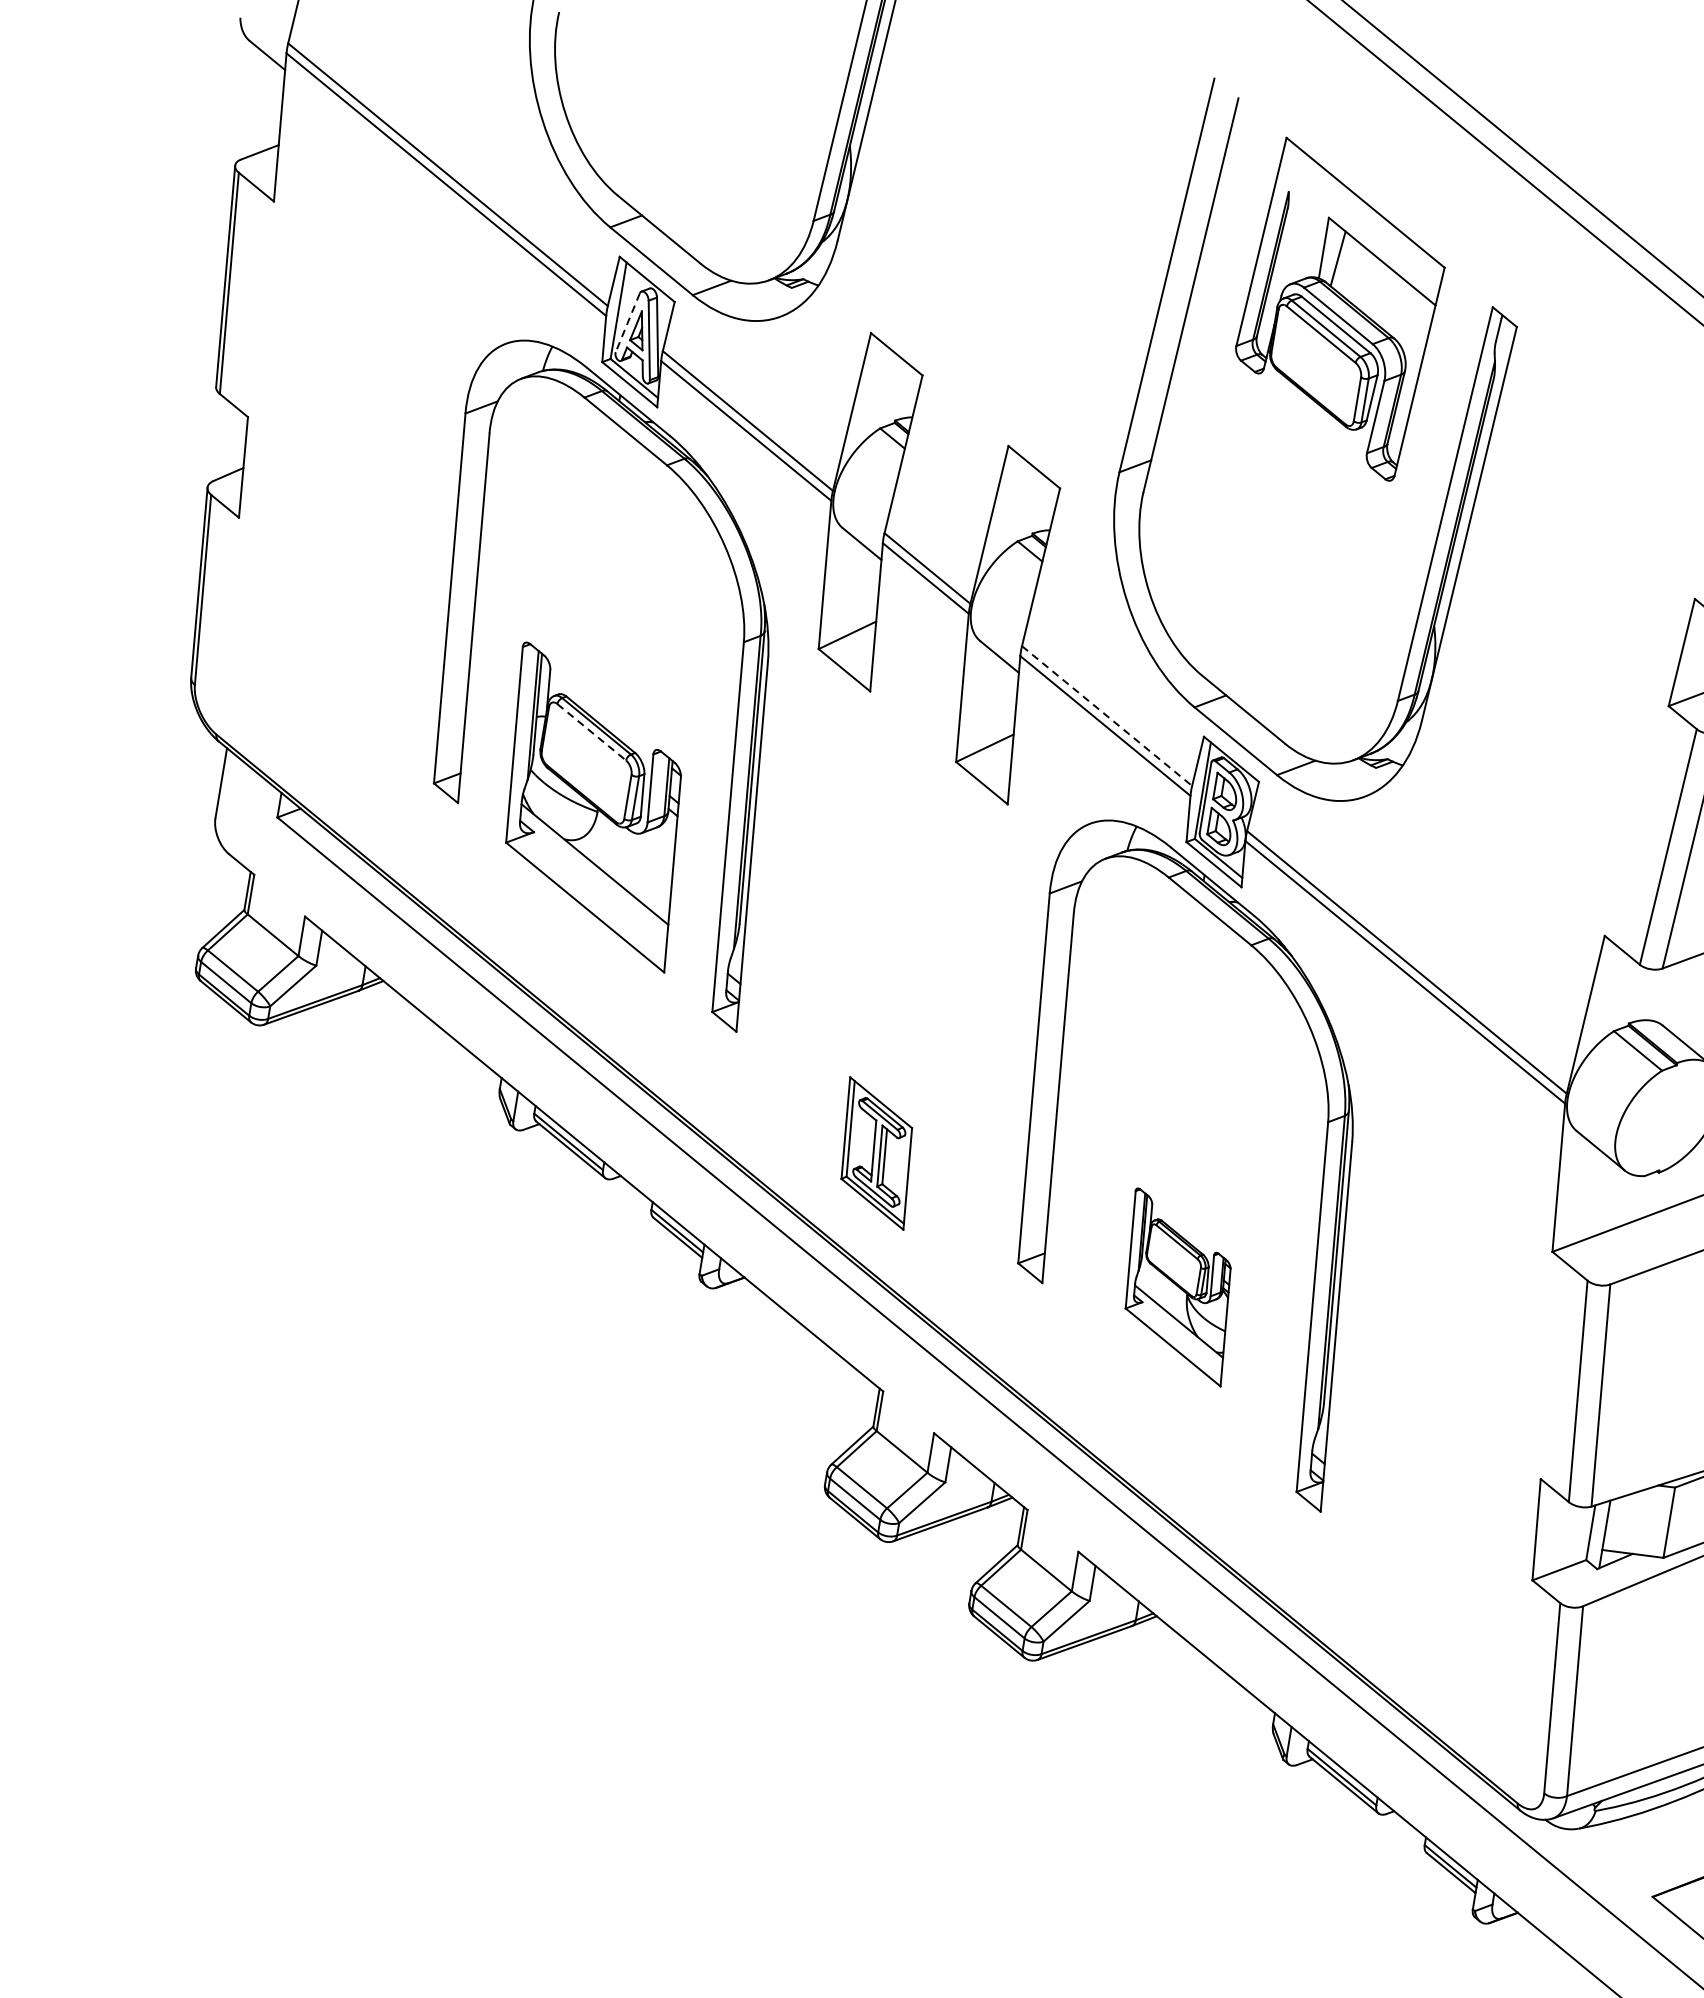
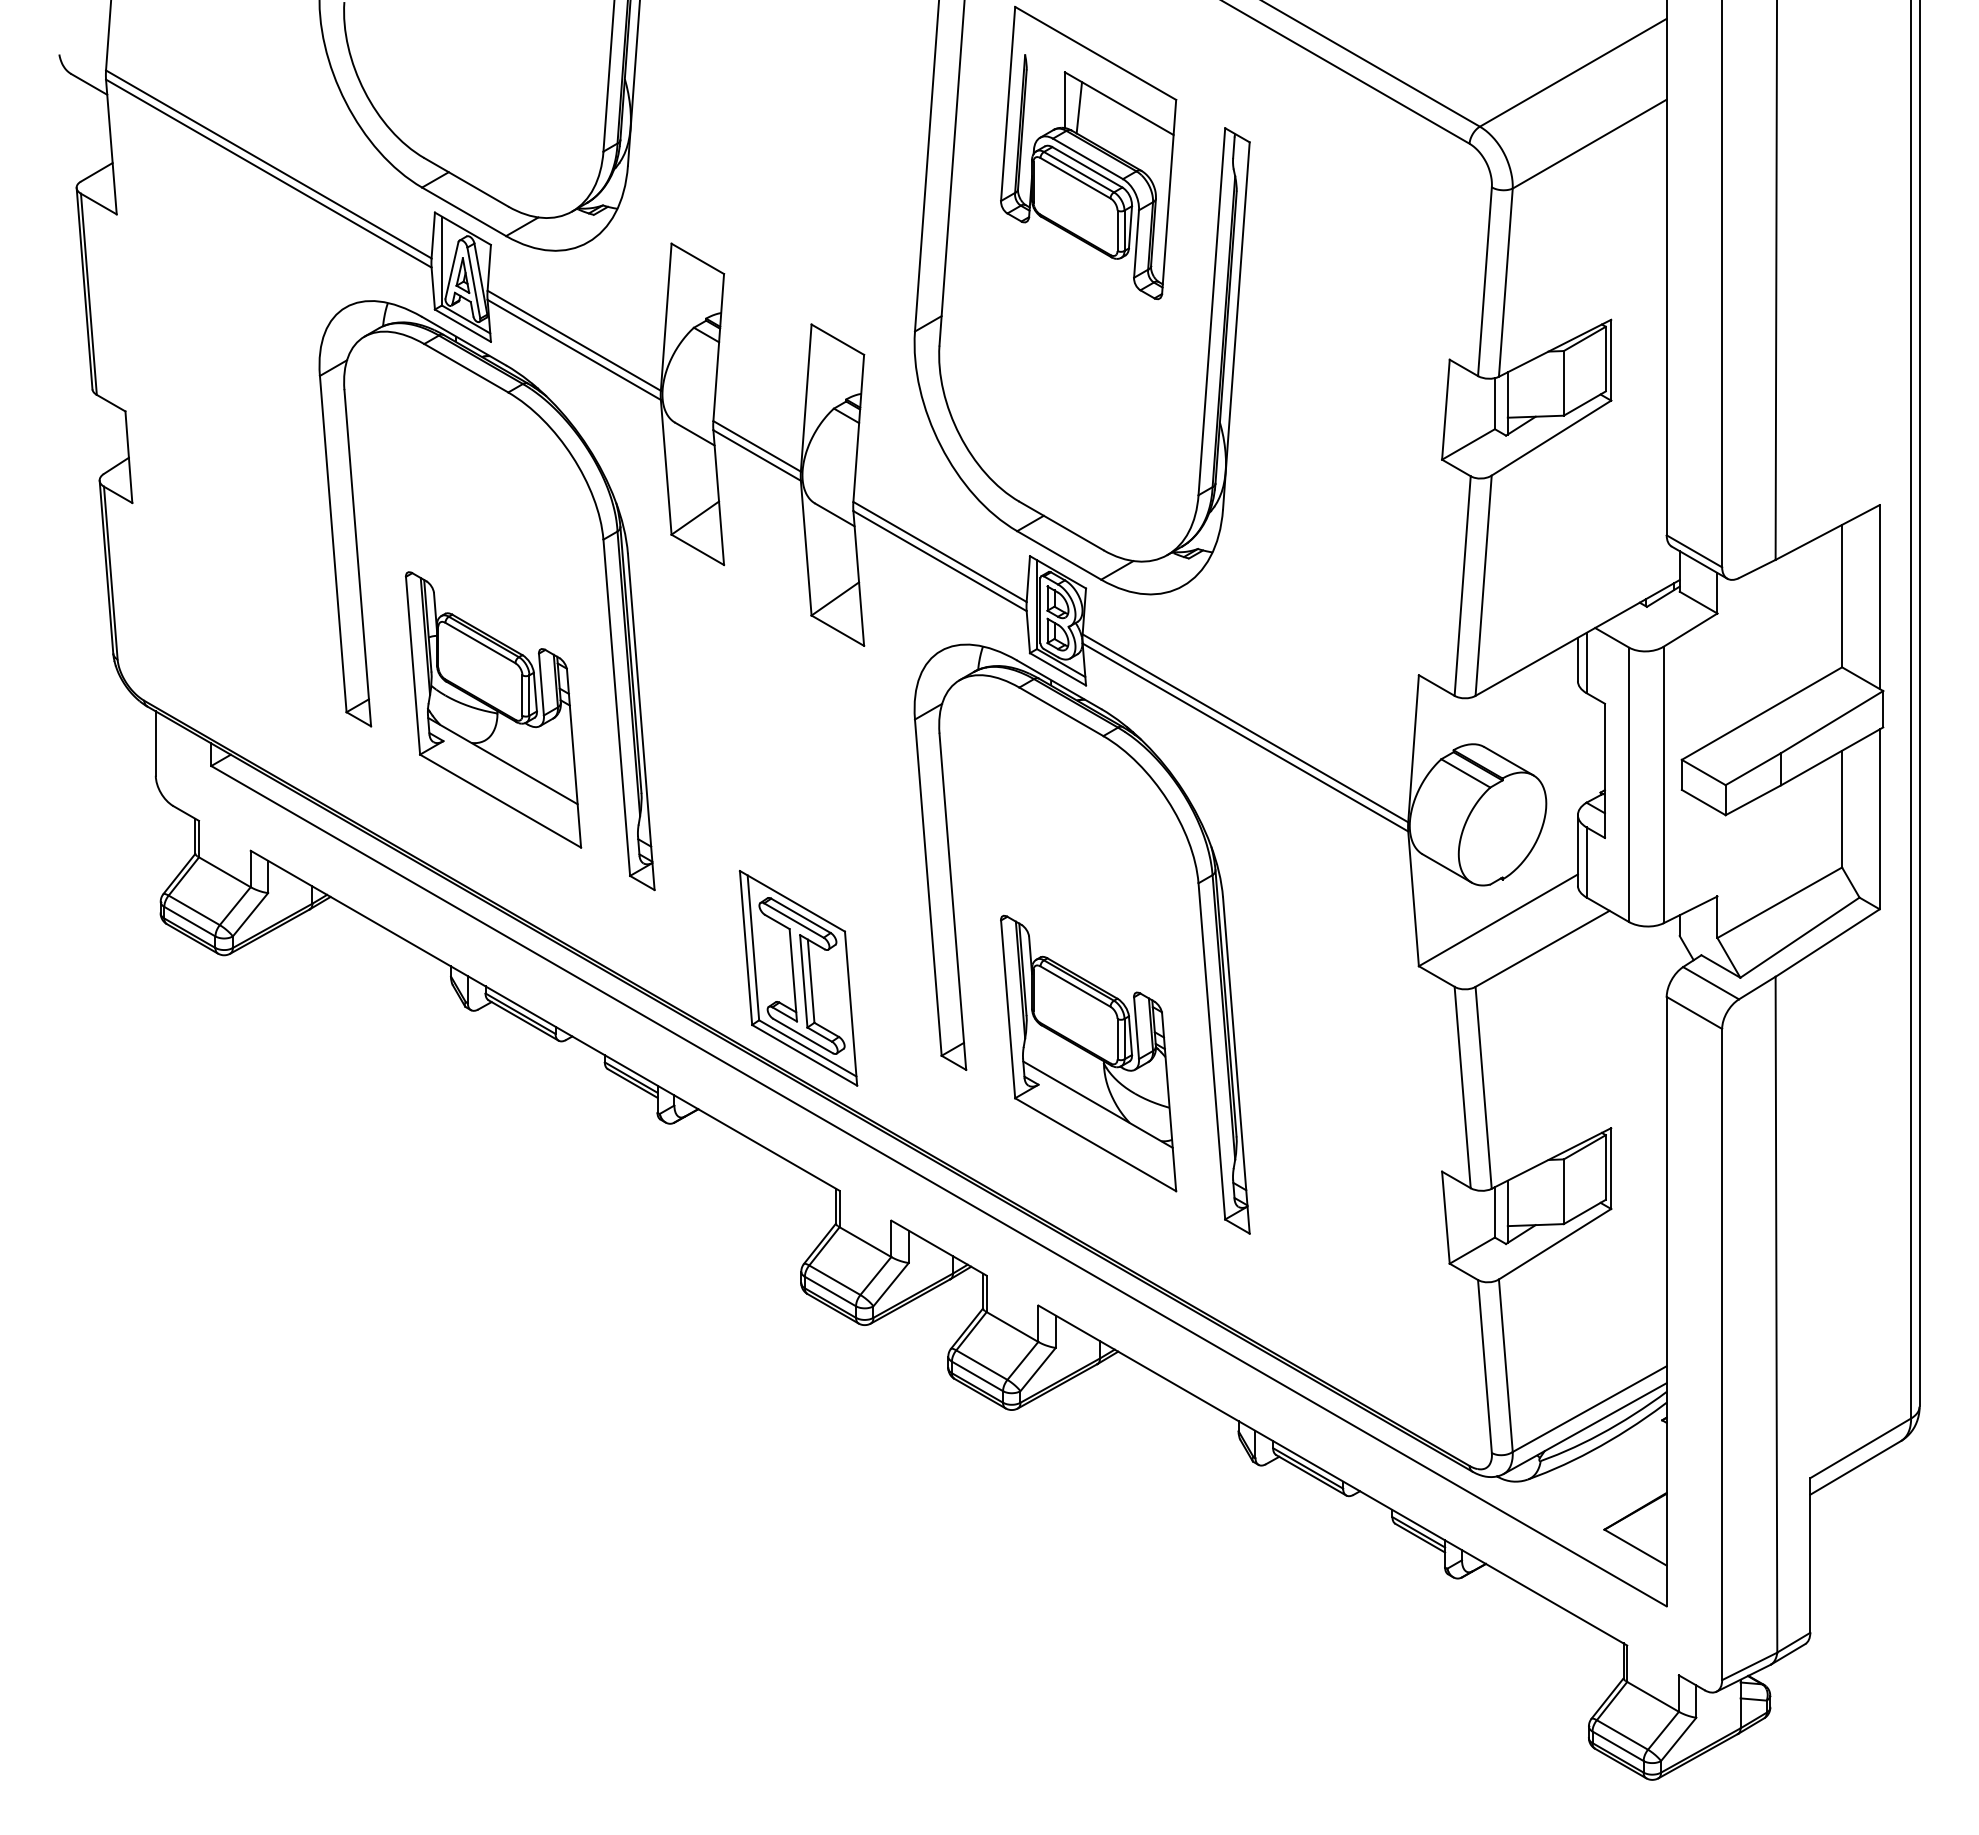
line: (627, 322) -> (451, 270), dashed -> solid
line: (1107, 716) -> (940, 552), dashed -> solid
line: (591, 732) -> (480, 643), dashed -> solid
part: (876, 1153) -> (798, 978), size x1.67
part: (1178, 1287) -> (1088, 1053), size x1.67

